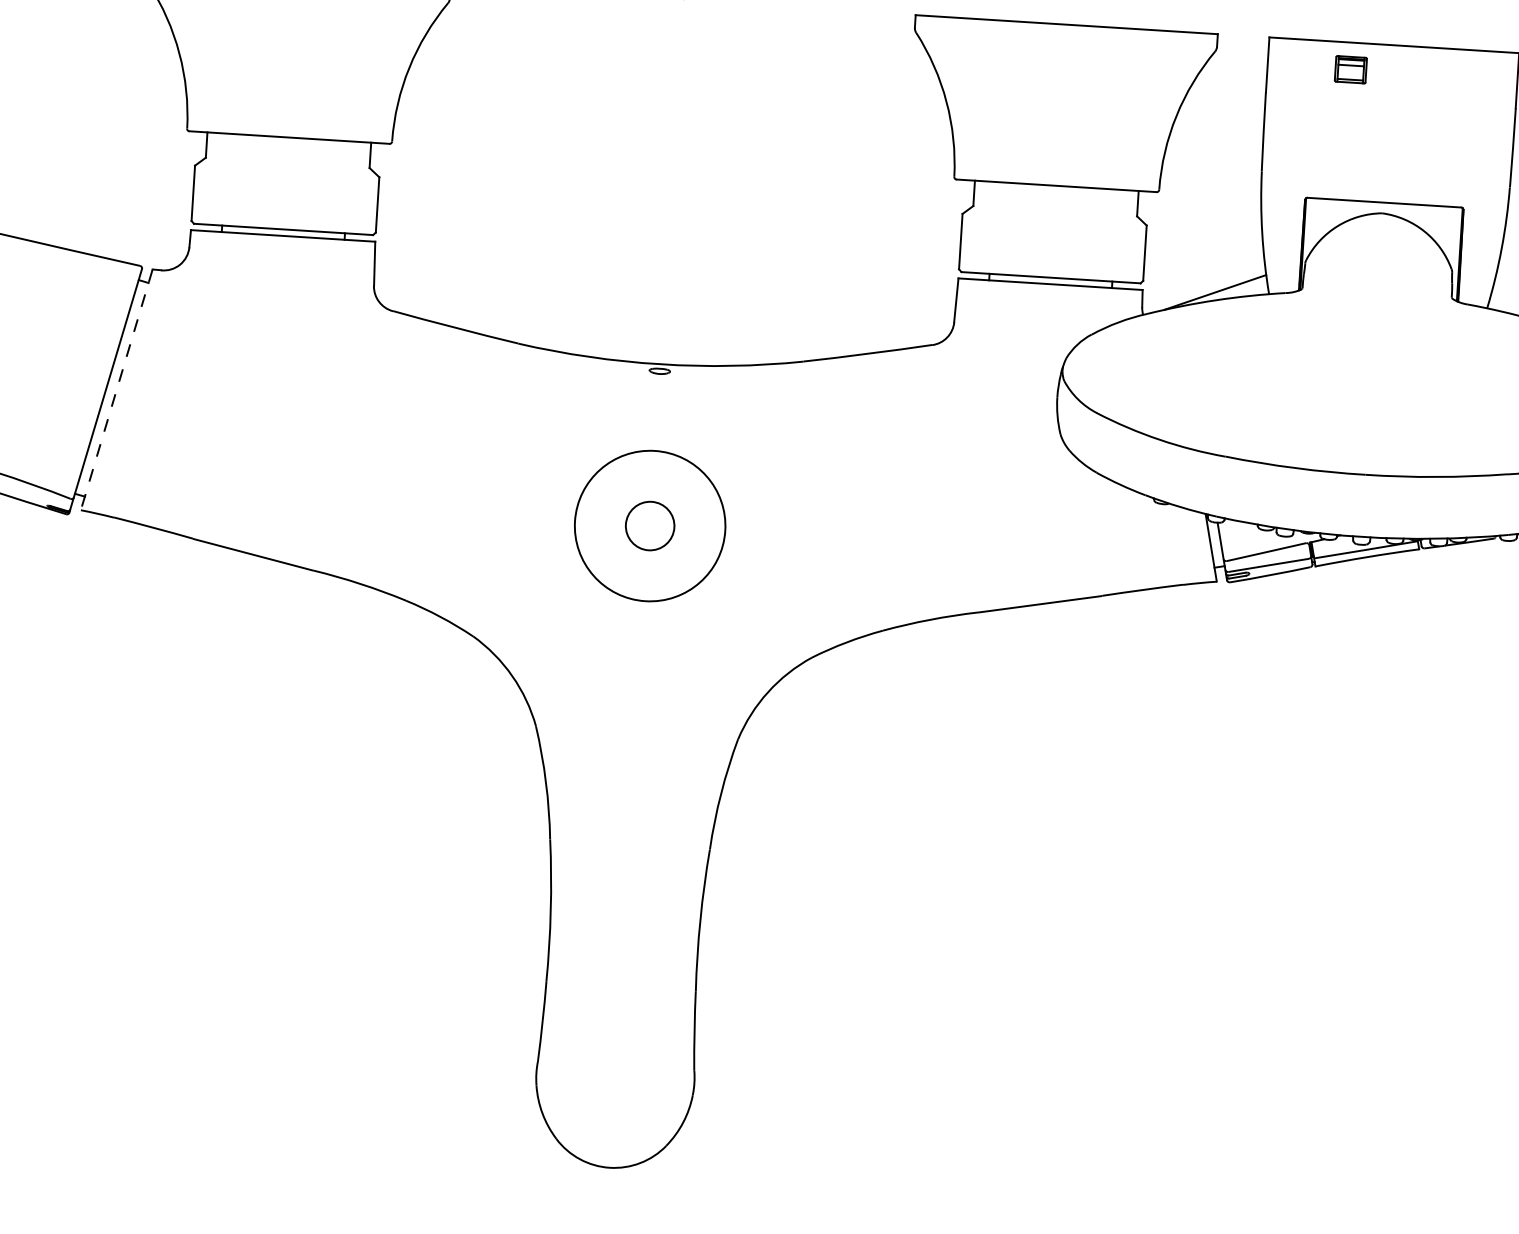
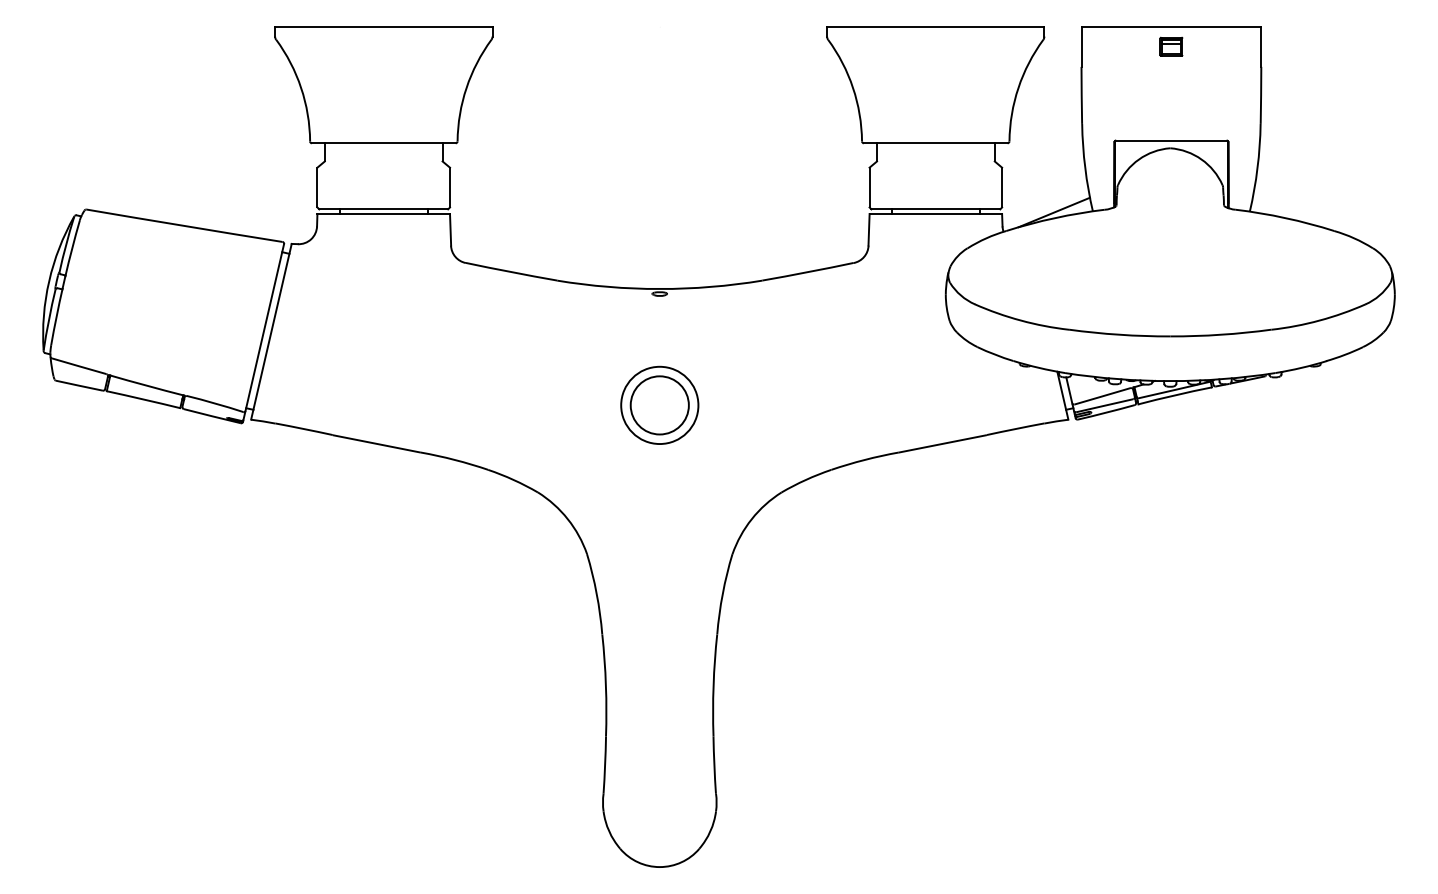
part: (1351, 69) -> (1171, 46), moved
line: (116, 390) -> (271, 332), dashed -> solid
circle: (649, 526) -> (659, 405), size x0.71
circle: (649, 526) -> (659, 405), size x1.67

